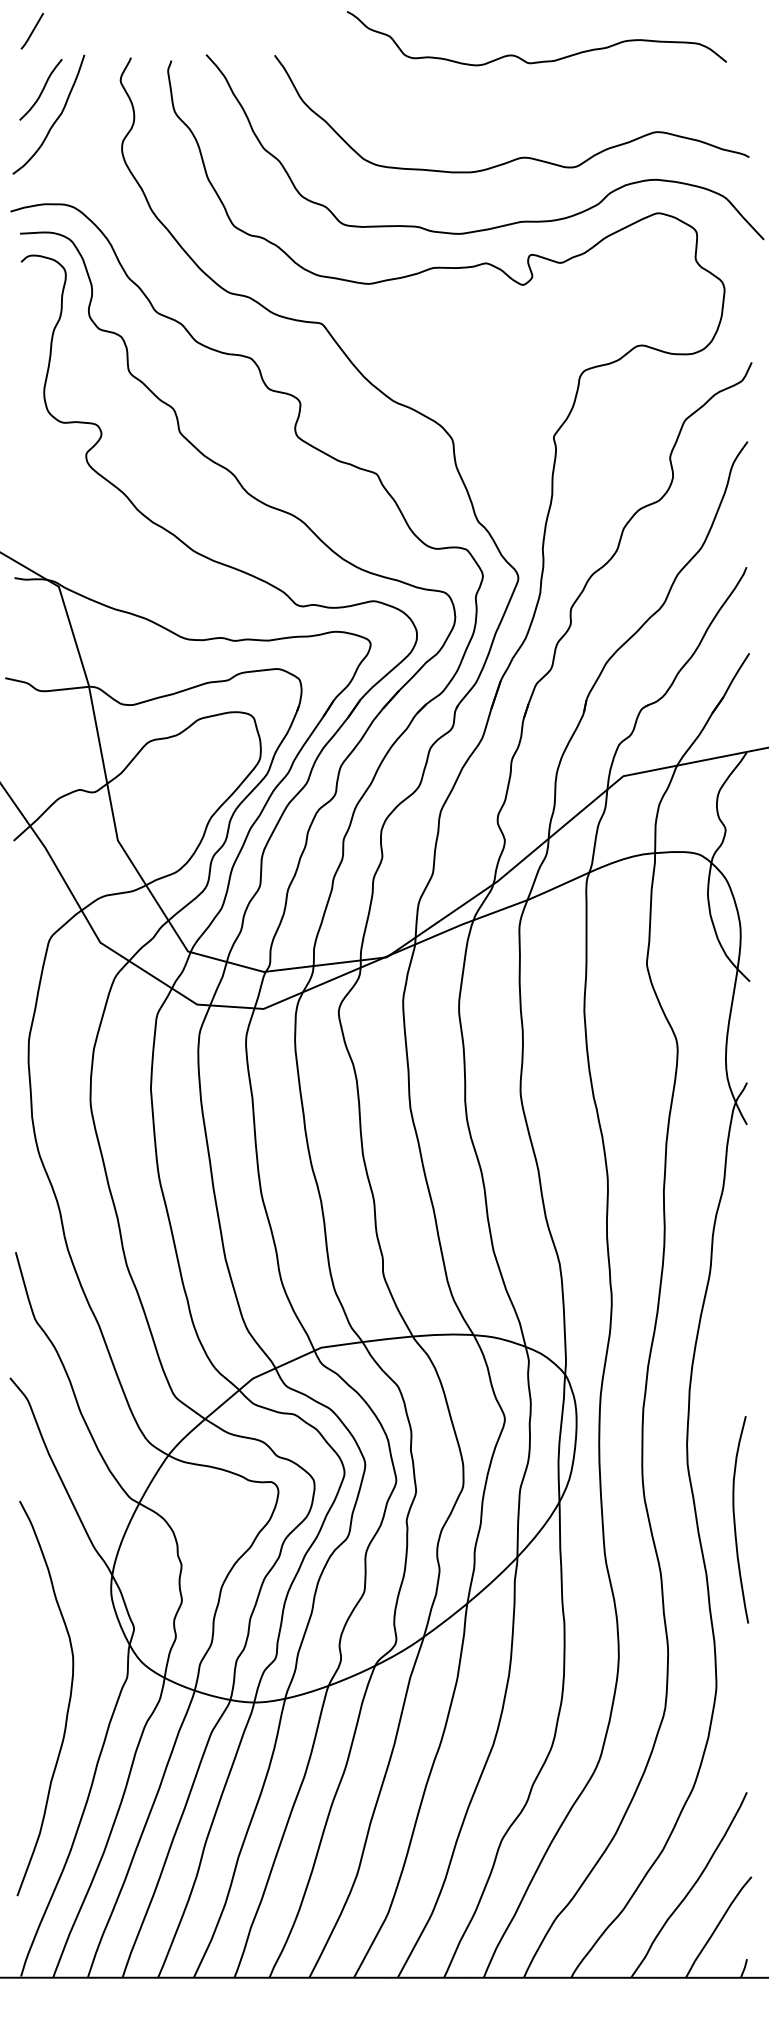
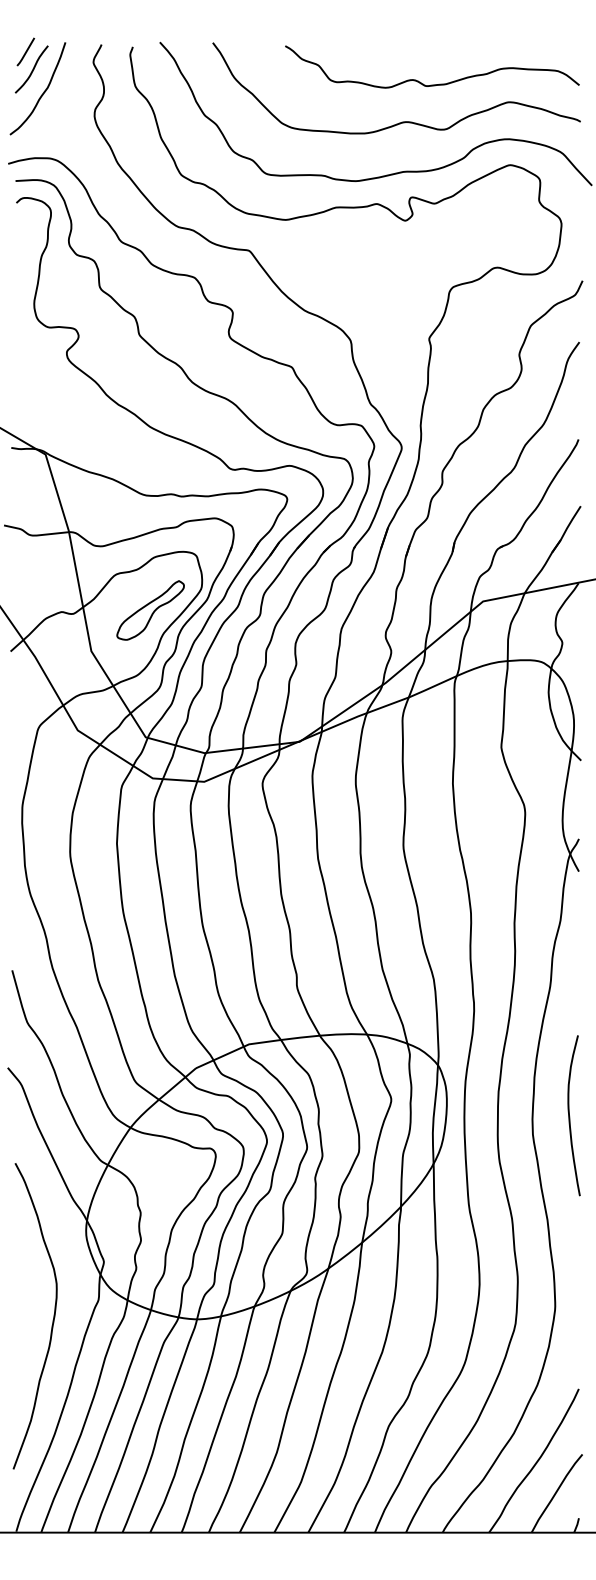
line: (32, 30) -> (25, 51), moved
curve: (536, 61) -> (432, 84), moved
part: (194, 787) -> (150, 610), added
curve: (735, 1519) -> (570, 1115), moved

